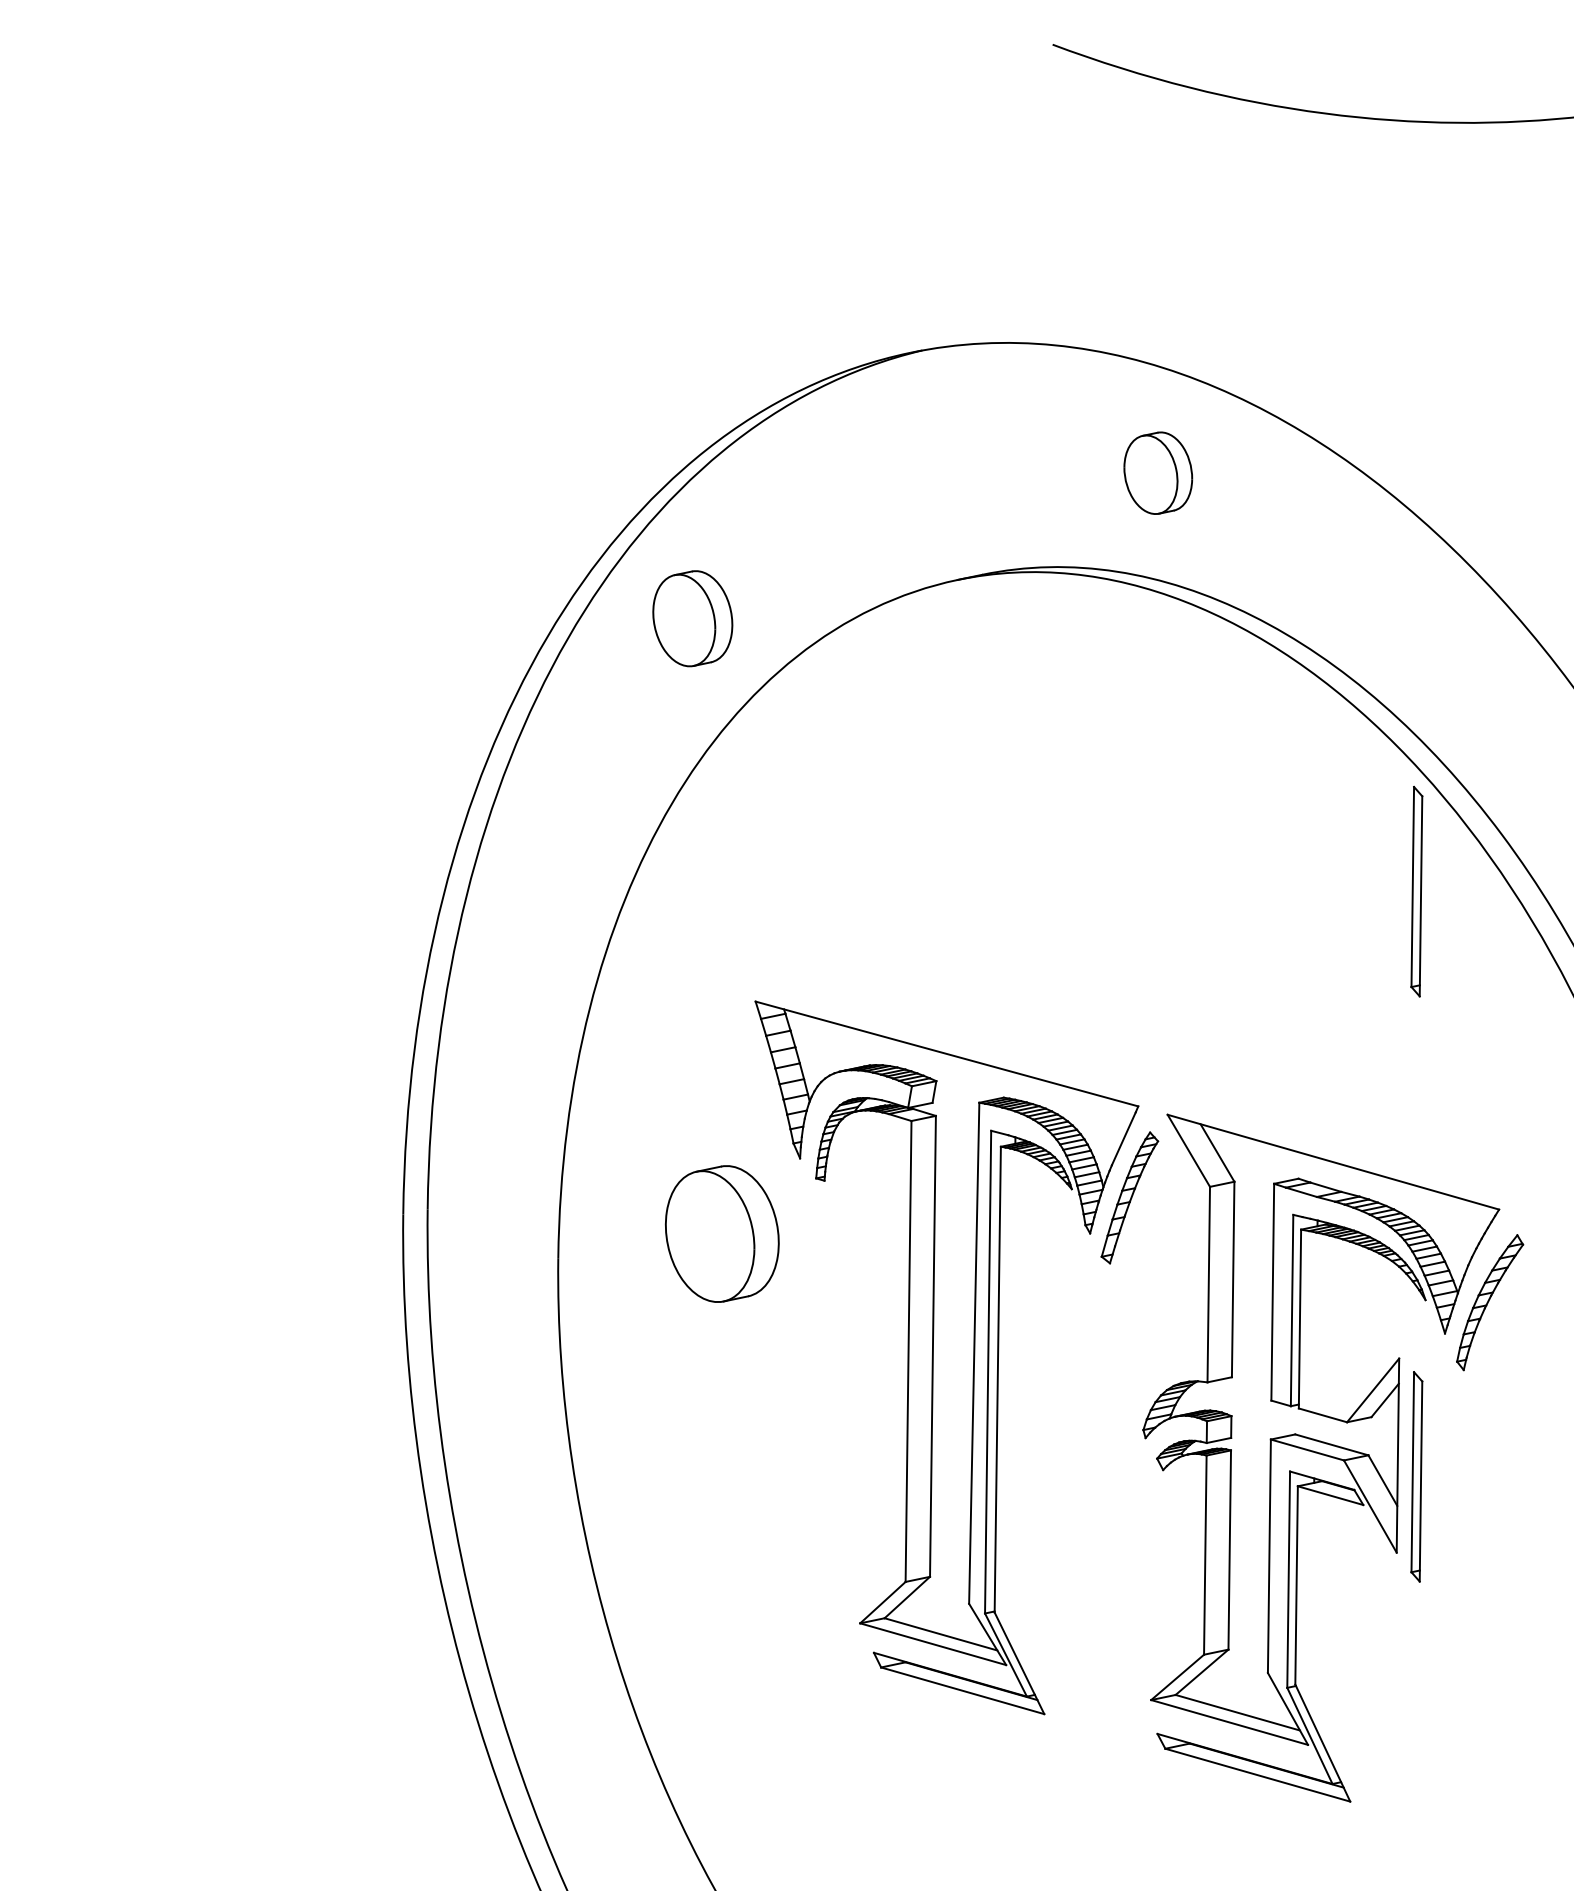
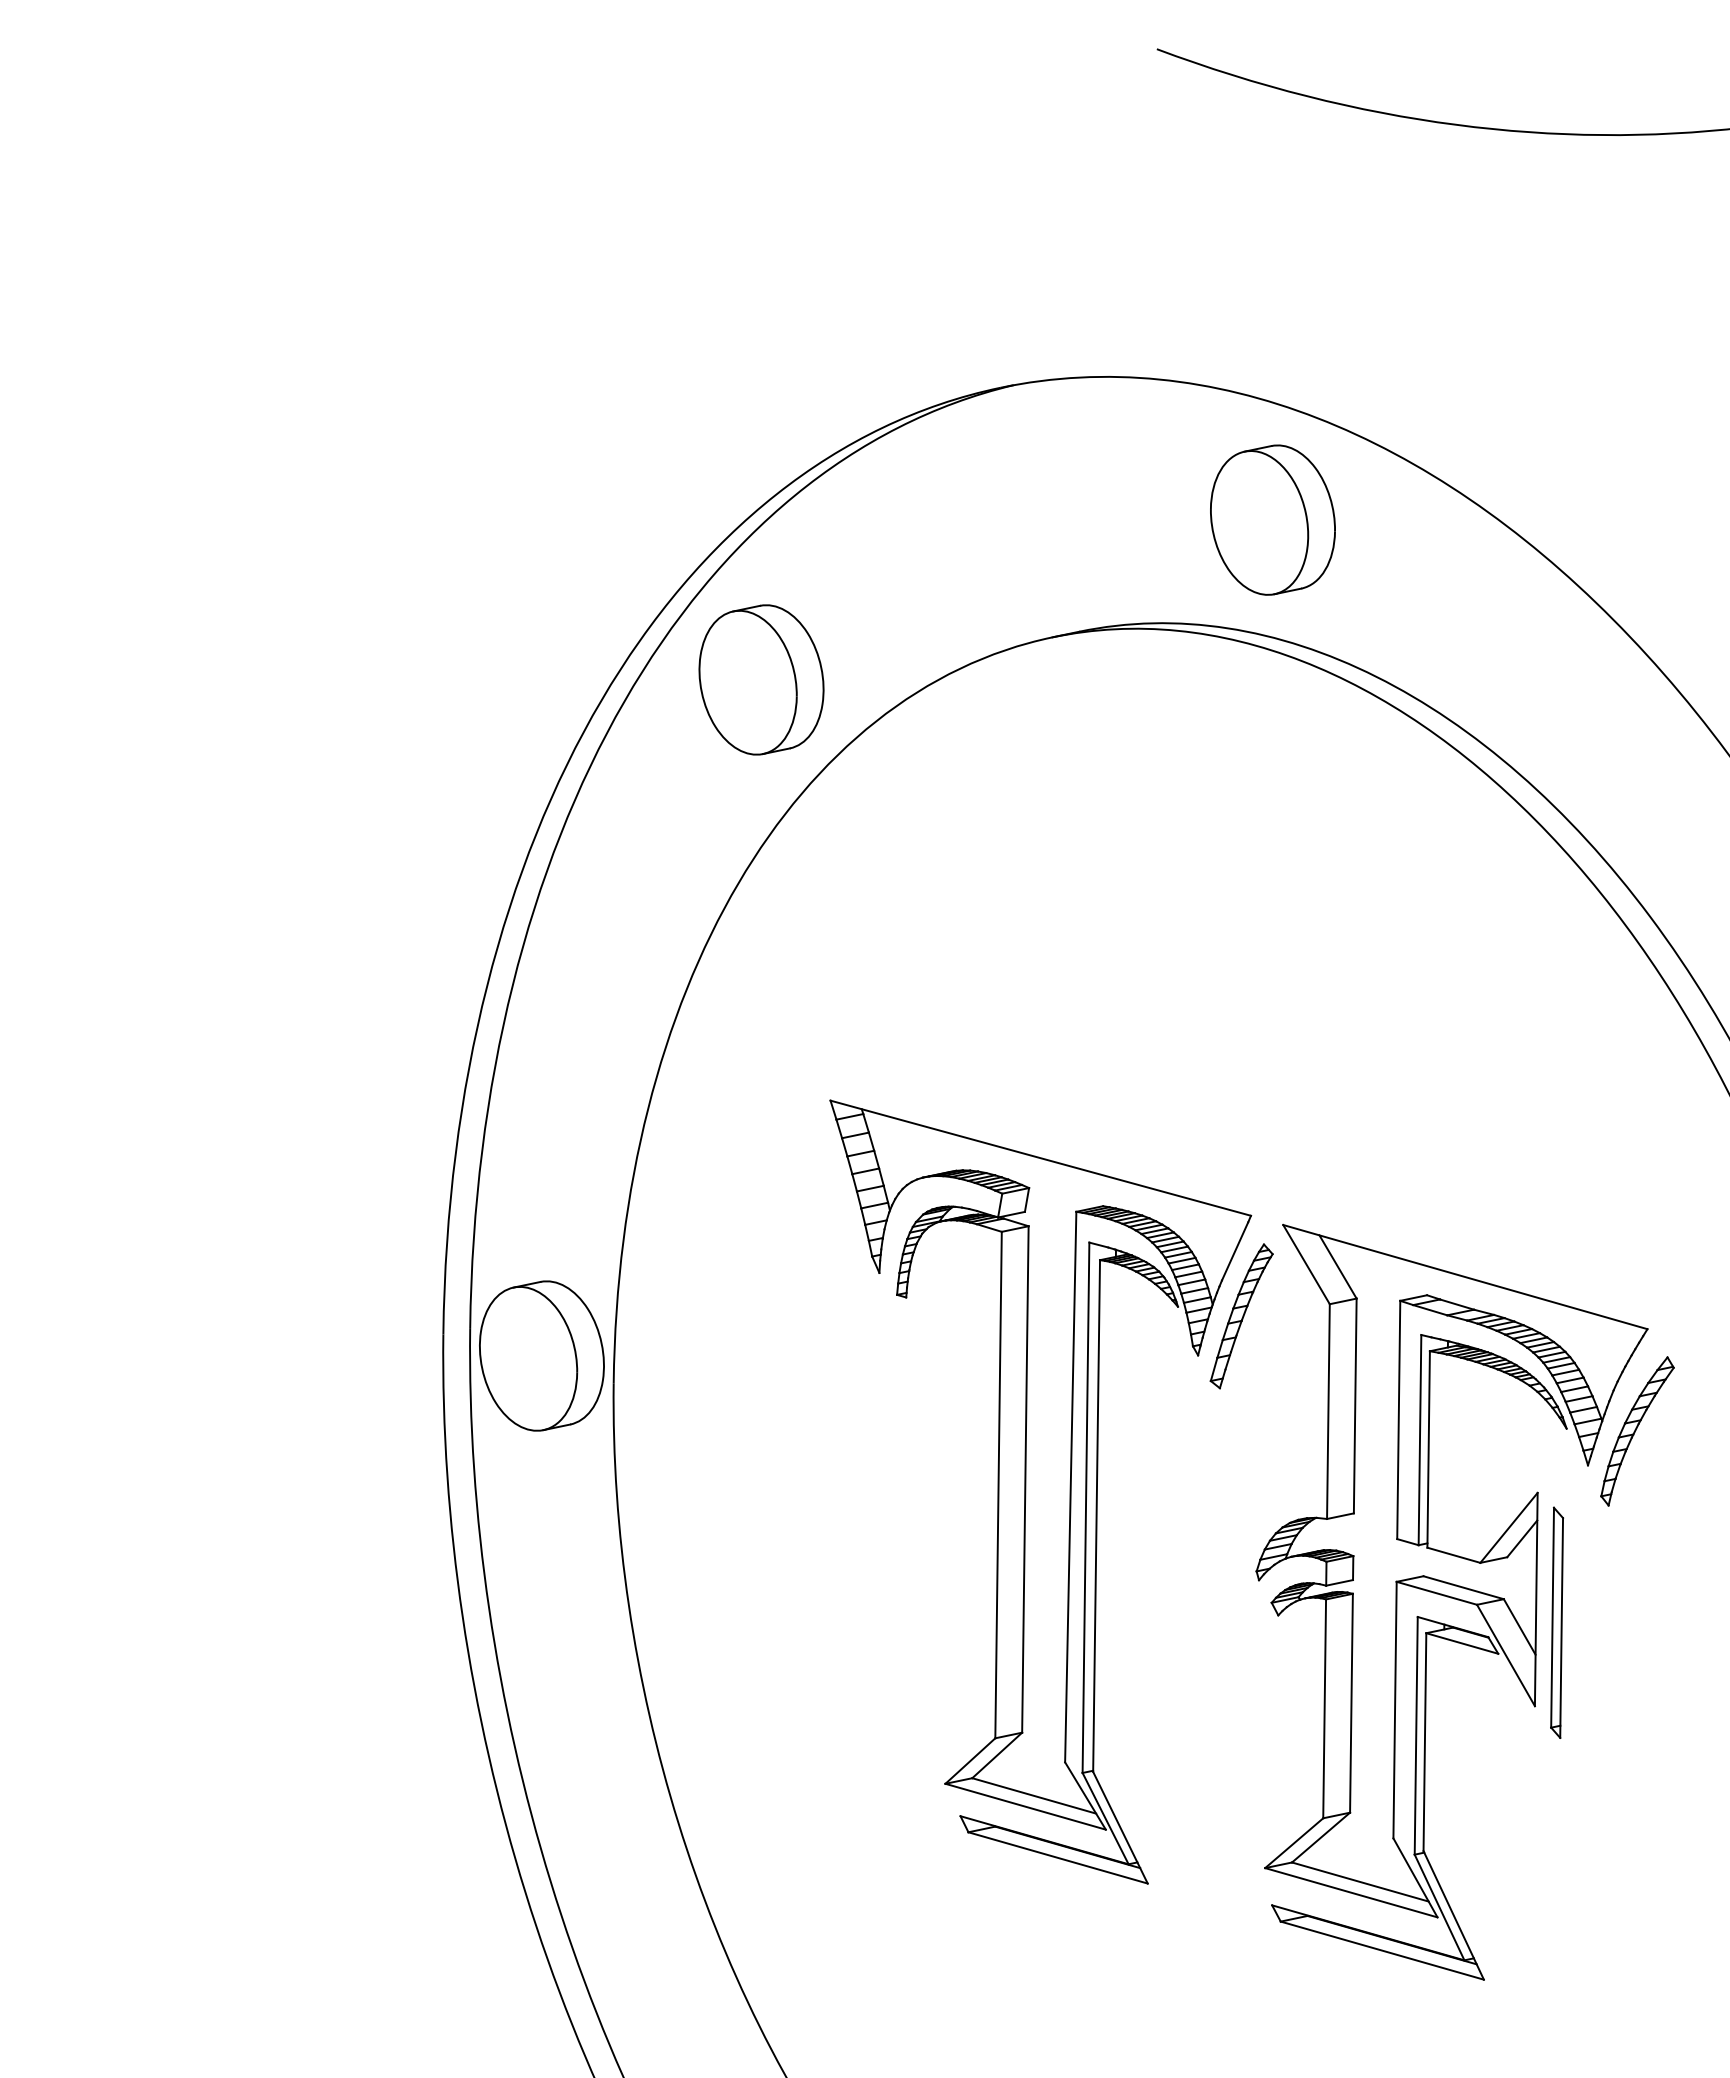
part: (1157, 472) -> (1272, 519), size x1.67
part: (692, 618) -> (761, 679), size x1.43
part: (1417, 891) -> (1557, 979), removed
part: (721, 1233) -> (541, 1355), moved

